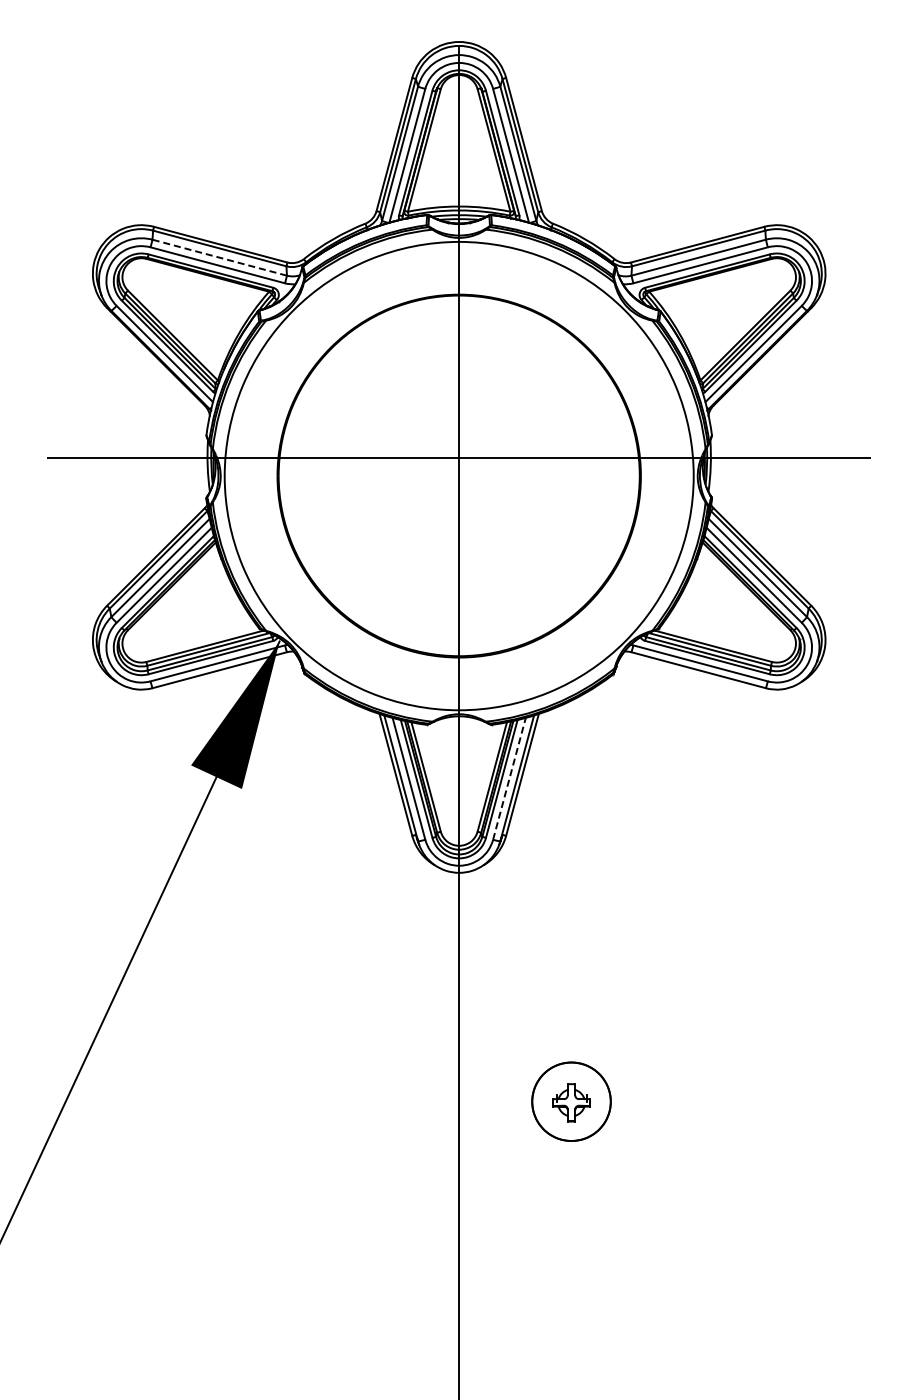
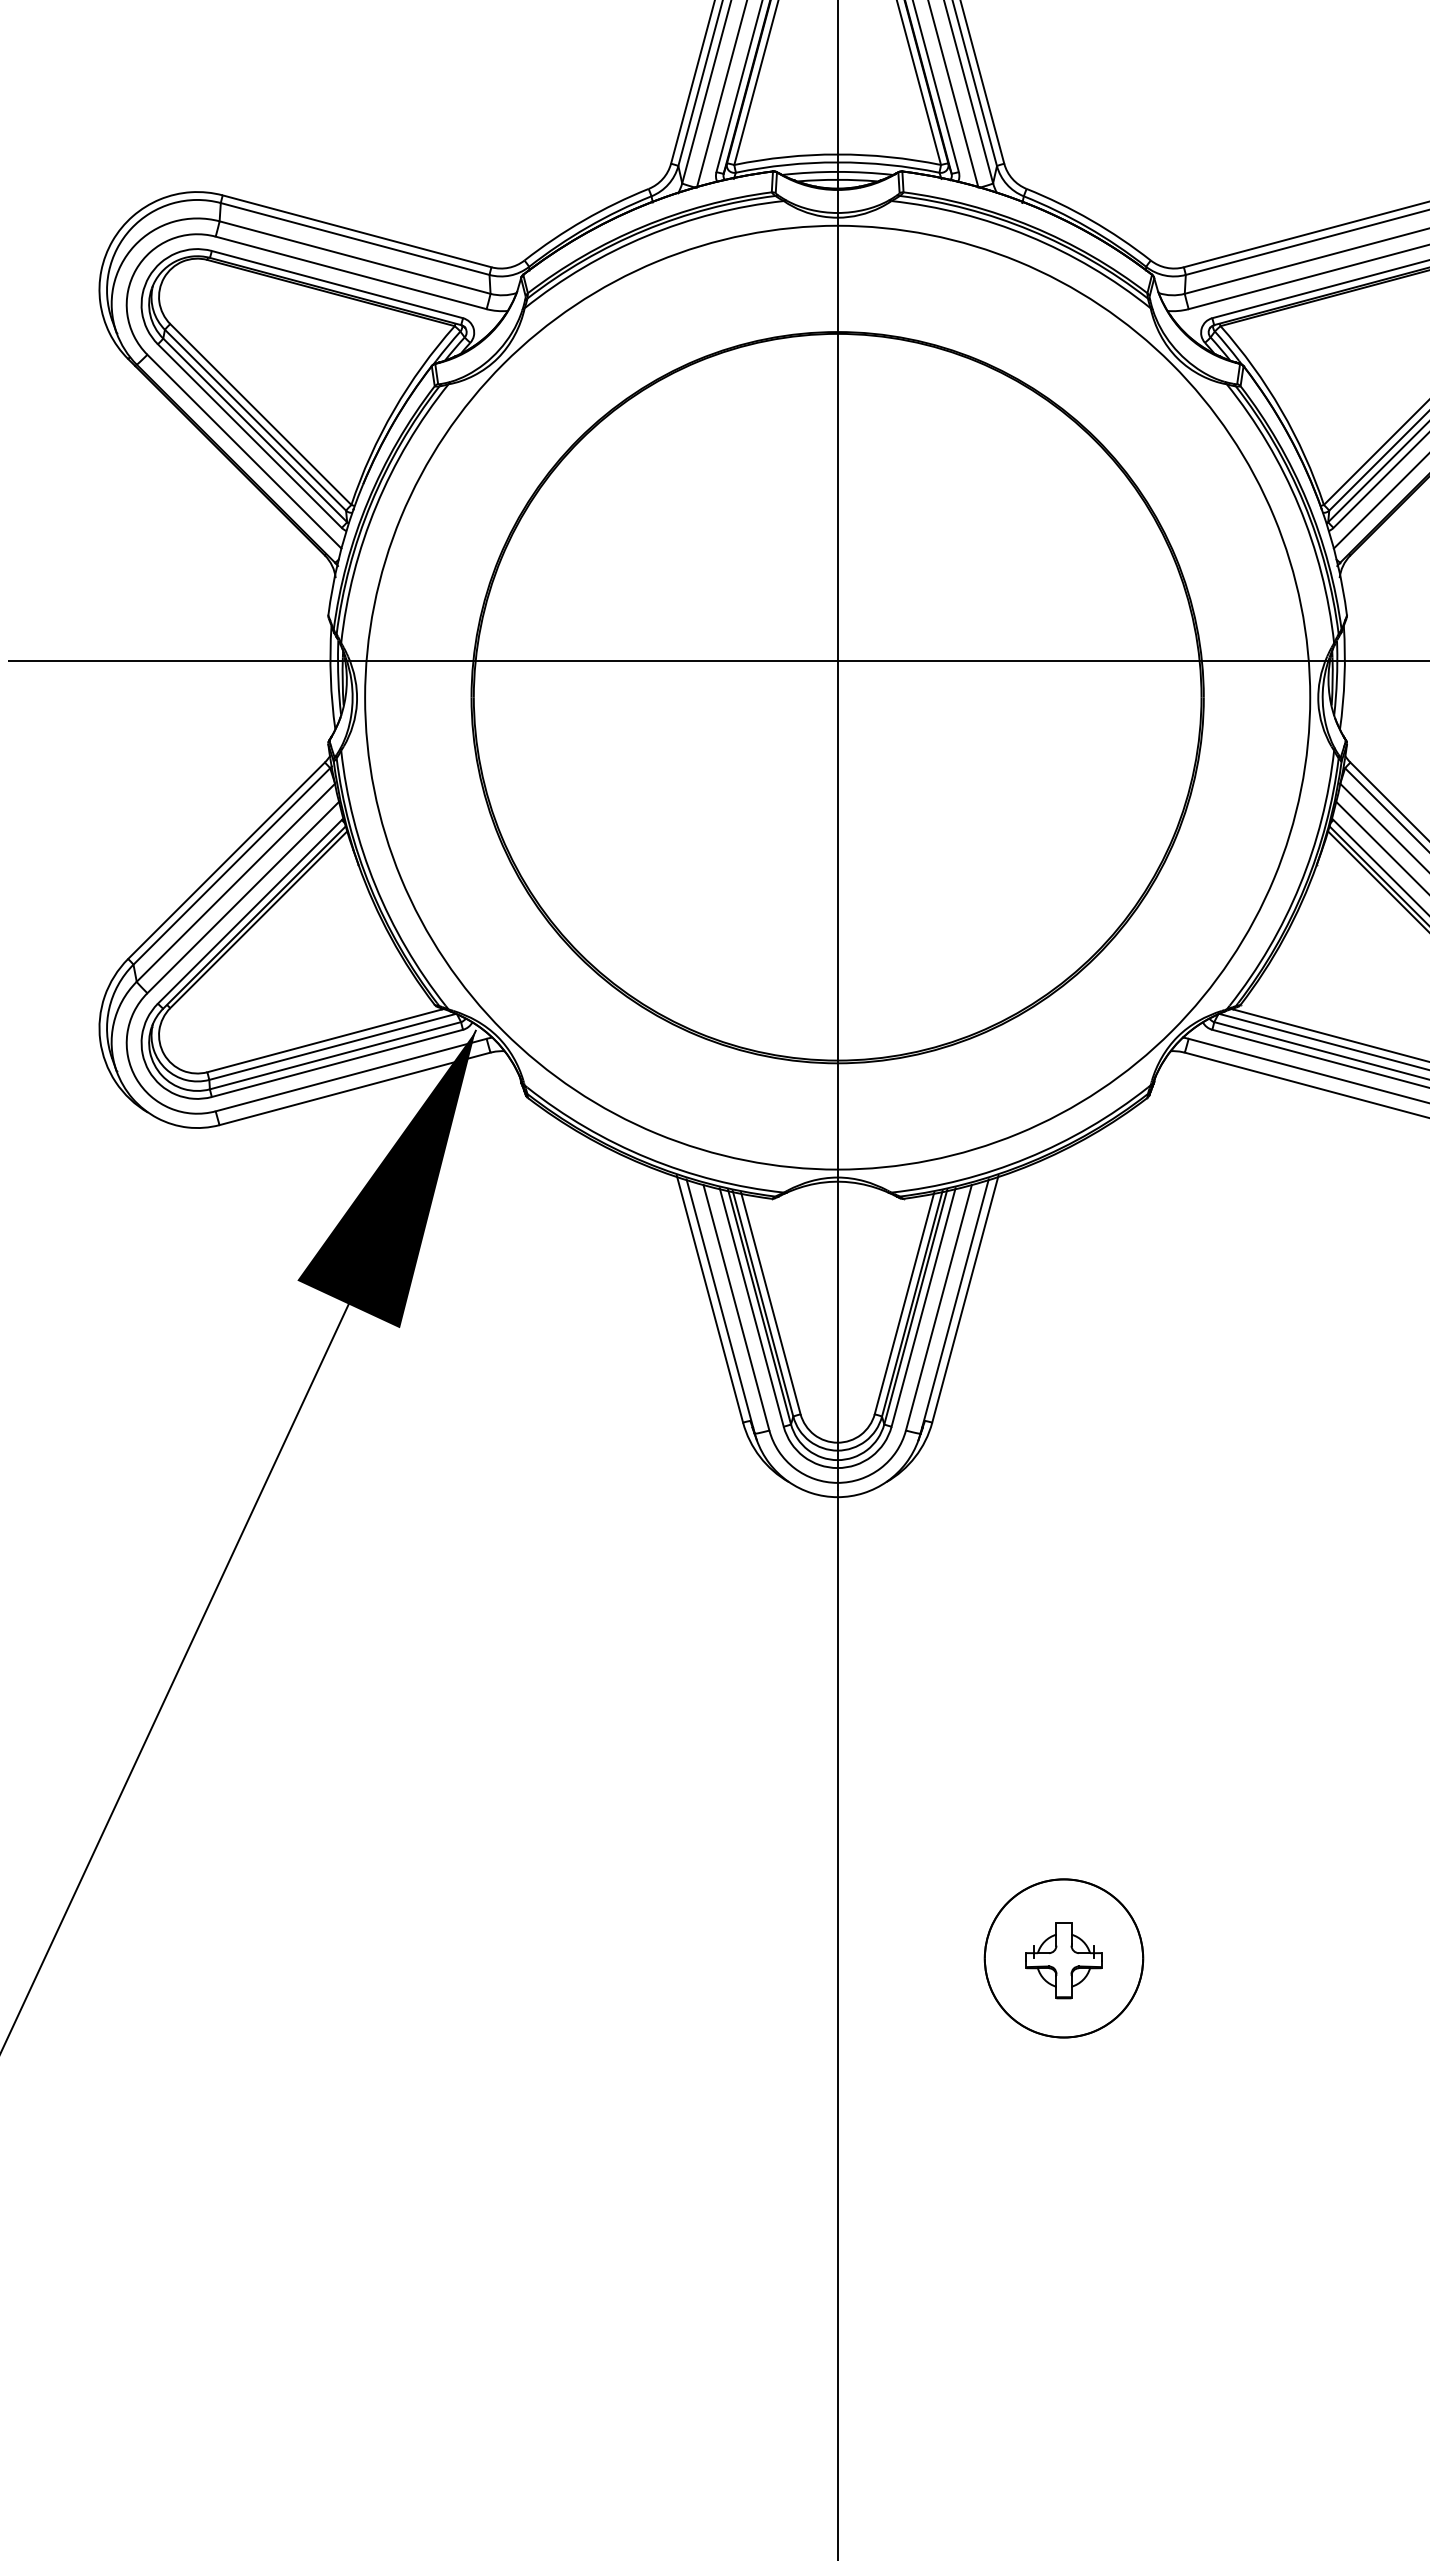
line: (219, 257) -> (354, 257), dashed -> solid
line: (509, 778) -> (938, 1307), dashed -> solid

